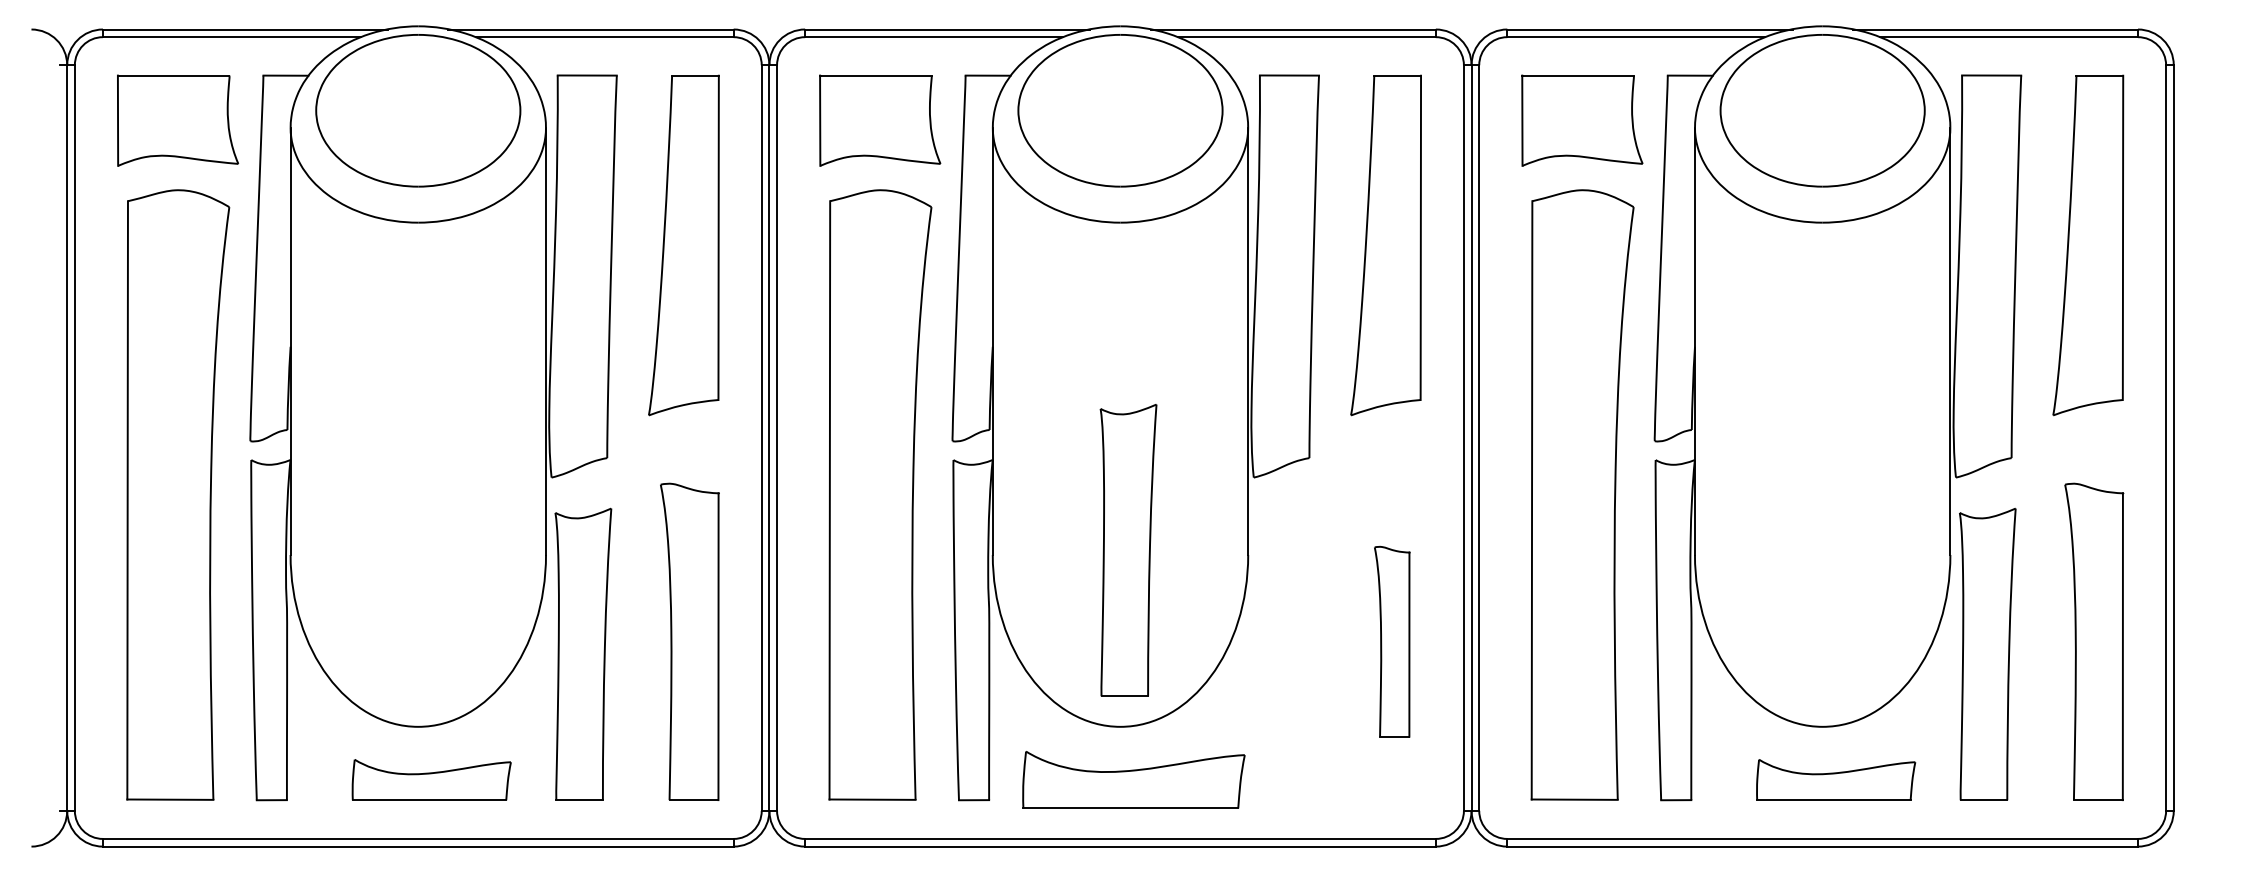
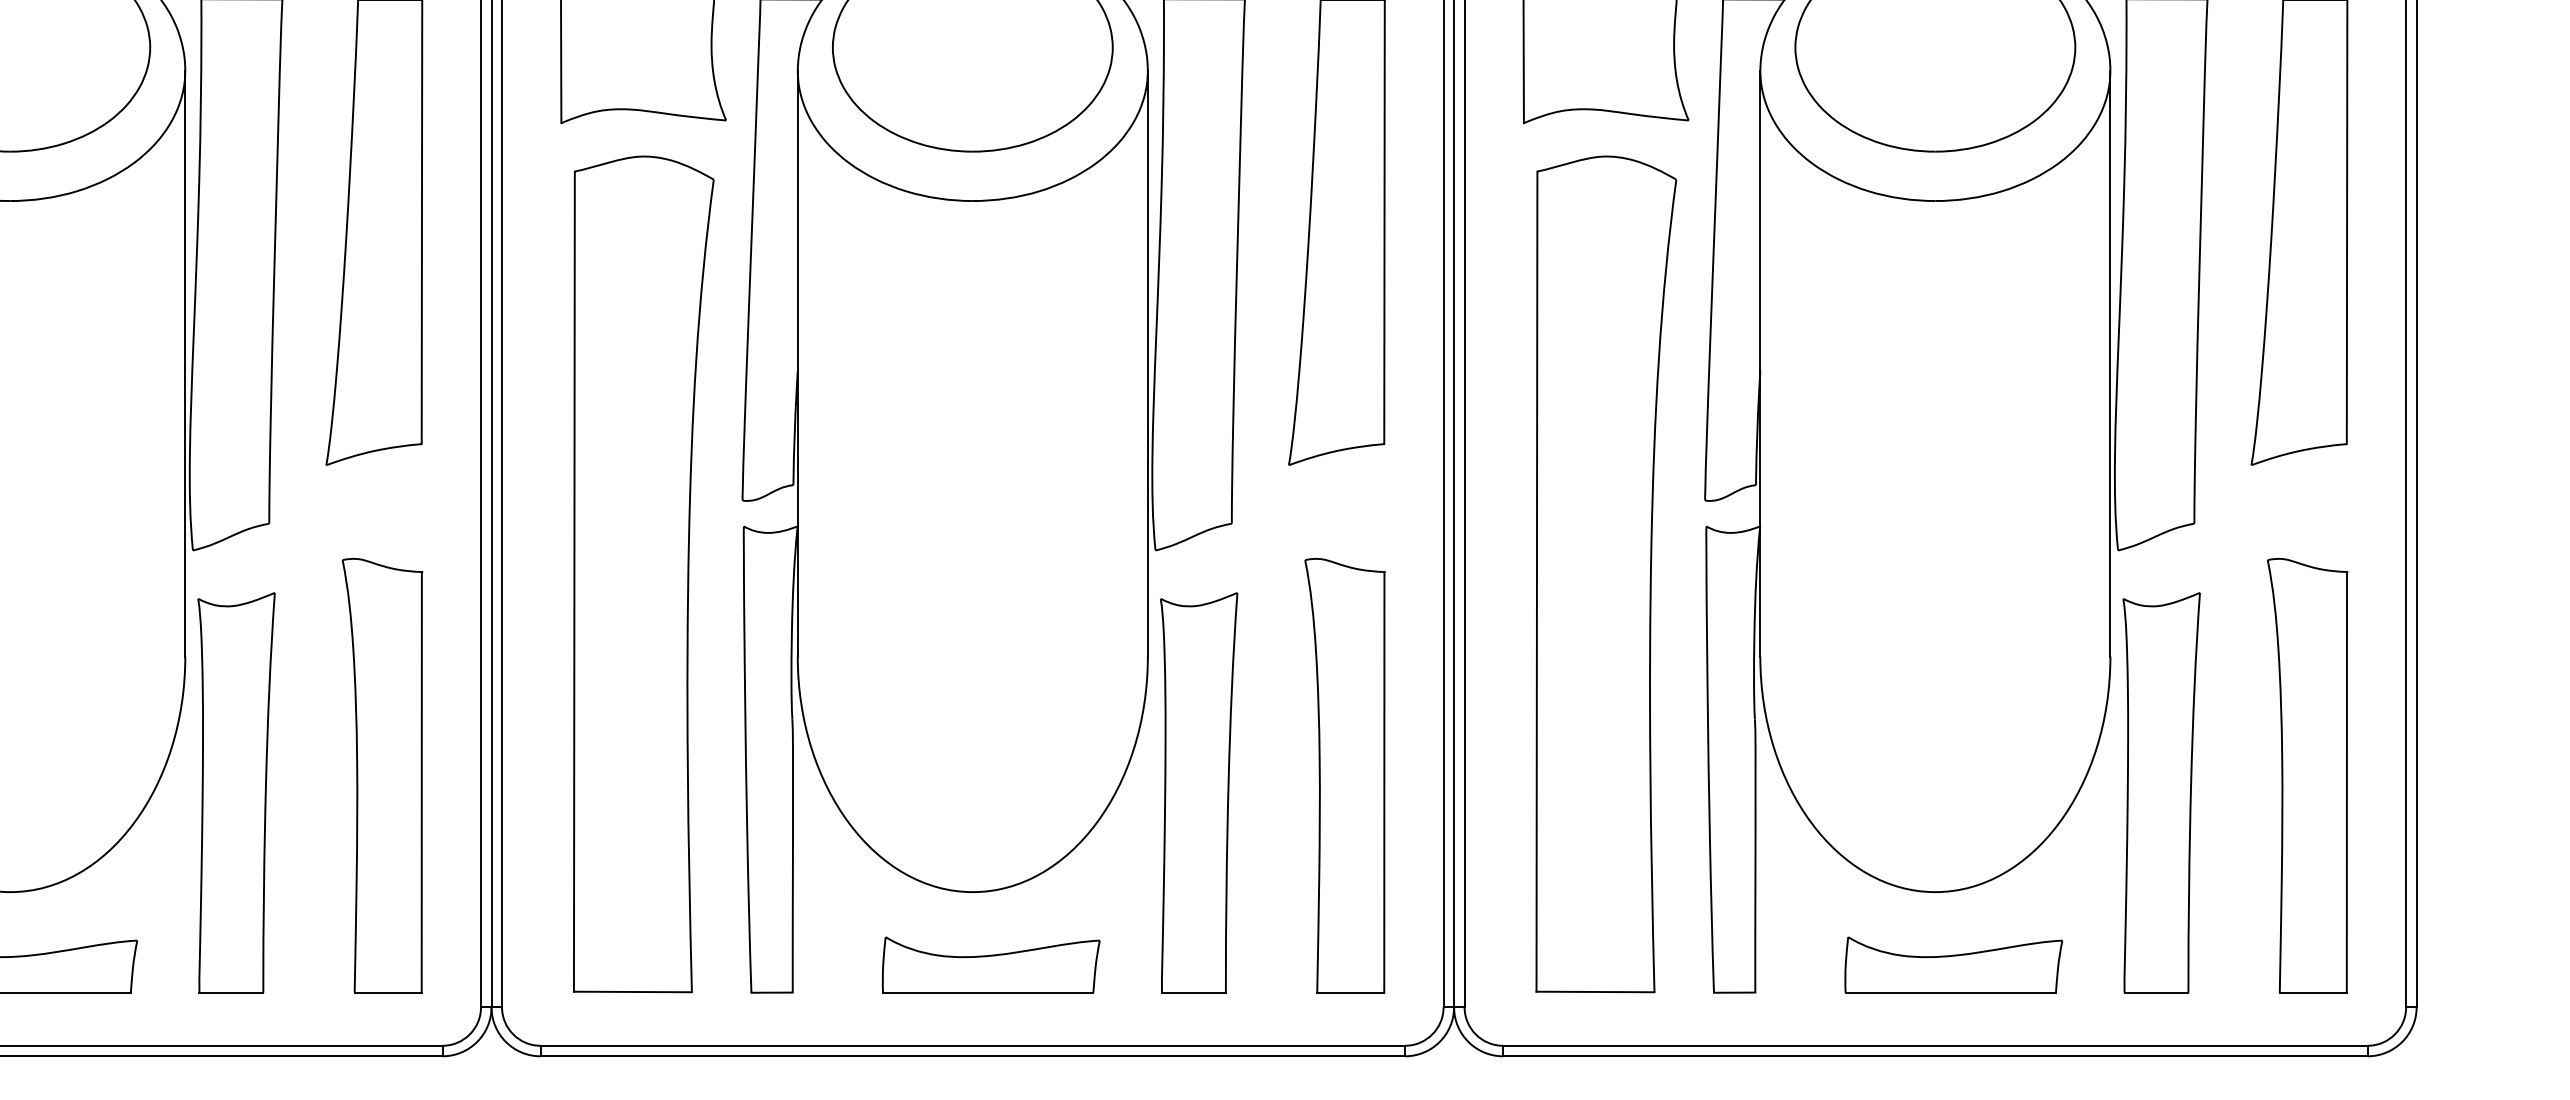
part: (1128, 550) -> (1199, 792), moved
part: (1392, 641) -> (1345, 775), size x1.67
part: (1133, 779) -> (990, 964), size x0.71

